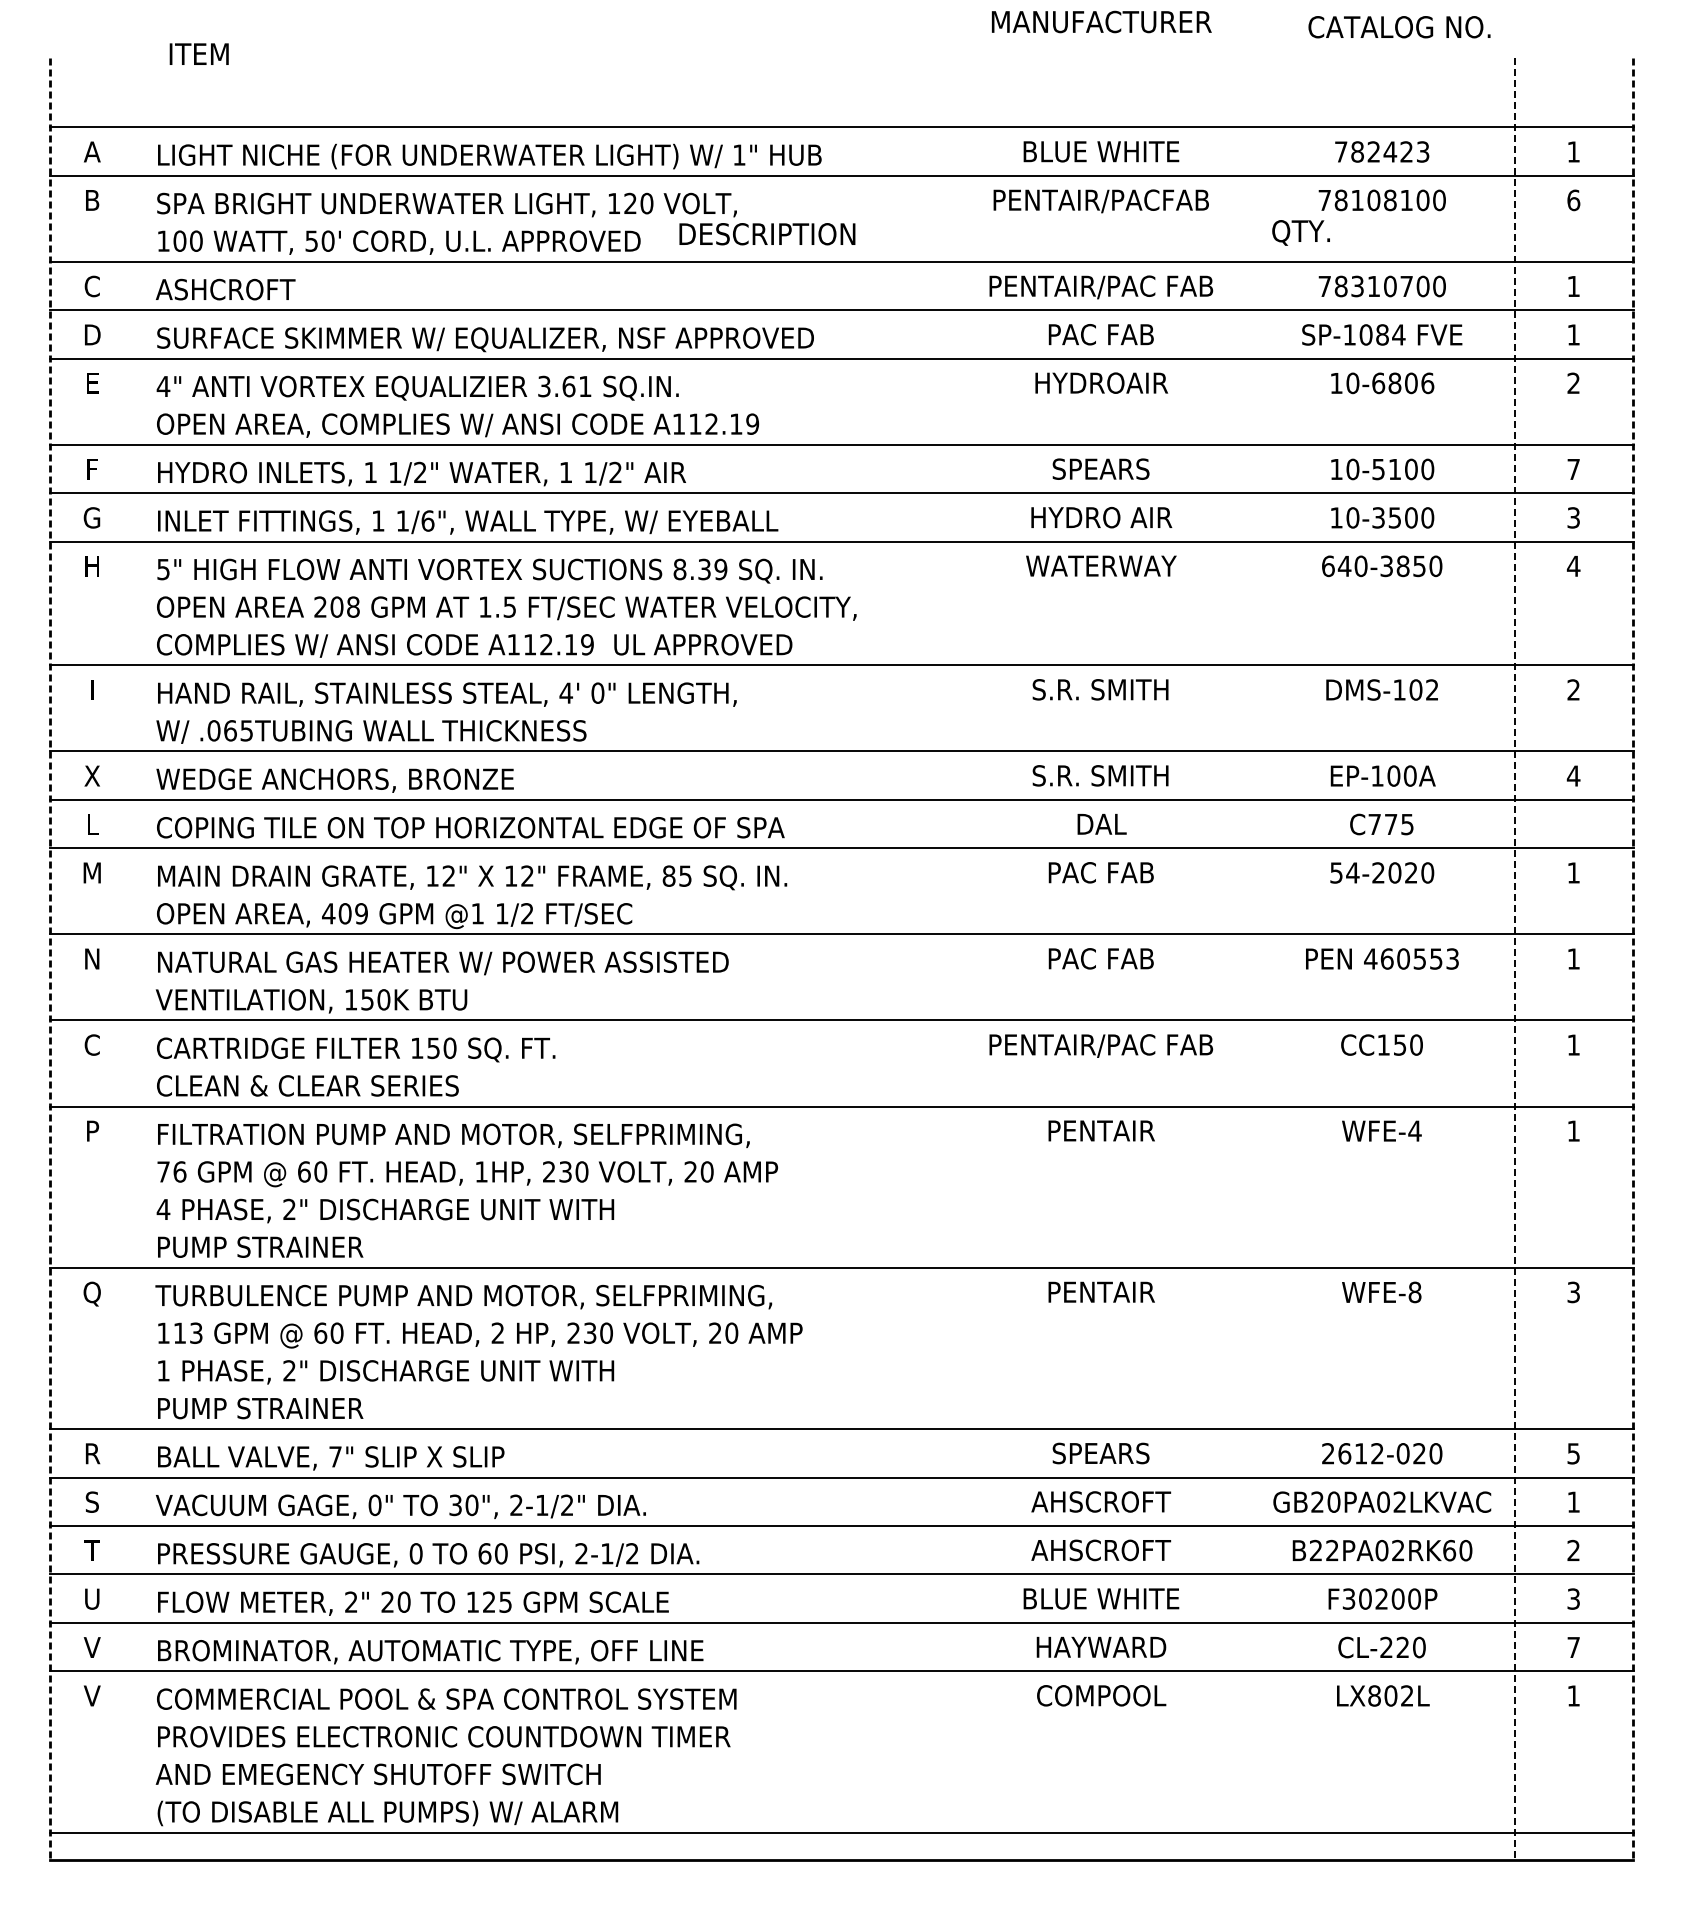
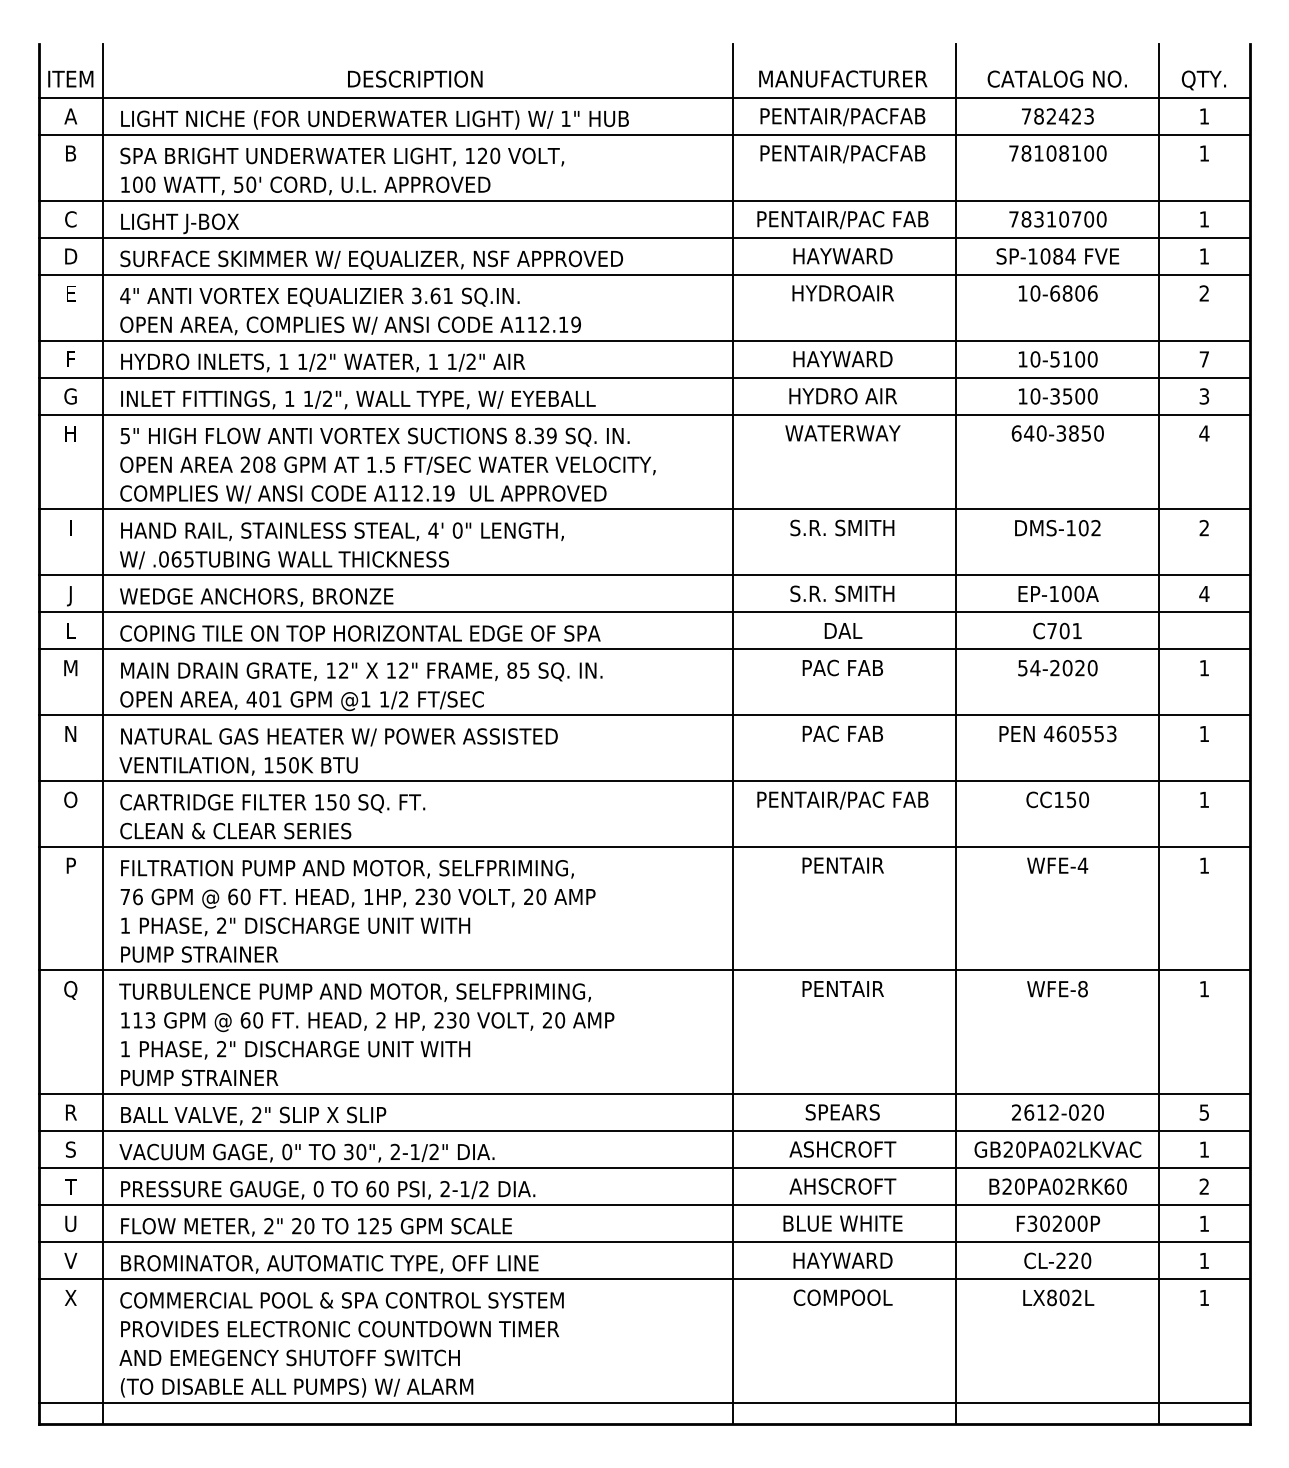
text: (1101, 21) -> (843, 78), moved
text: (1399, 27) -> (1057, 79), moved
text: (198, 53) -> (70, 78), moved
text: (1100, 152) -> (842, 116), BLUE WHITE -> PENTAIR/PACFAB
text: (1573, 200) -> (1204, 153), 6 -> 1
text: (1300, 232) -> (1203, 80), moved
text: (767, 234) -> (415, 79), moved
text: (233, 291) -> (178, 223), ASHCROFT -> LIGHT J-BOX
text: (1101, 334) -> (843, 256), PAC FAB -> HAYWARD
text: (1101, 468) -> (843, 358), SPEARS -> HAYWARD
text: (427, 520) -> (327, 398), 1/6", -> 1/2",
text: (91, 778) -> (70, 595), X -> J
text: (1398, 824) -> (1070, 631), C775 -> C701
text: (361, 913) -> (276, 699), 409 -> 401
line: (134, 958) -> (103, 733), added
line: (958, 958) -> (733, 733), added
line: (1249, 958) -> (956, 733), added
line: (50, 959) -> (38, 734), dashed -> solid
line: (1514, 959) -> (1159, 734), dashed -> solid
line: (1632, 959) -> (1249, 734), dashed -> solid
text: (91, 1044) -> (70, 799), C -> O
text: (163, 1209) -> (125, 925), 4 -> 1
text: (1573, 1292) -> (1204, 989), 3 -> 1
text: (335, 1456) -> (256, 1114), 7" -> 2"
text: (1066, 1501) -> (816, 1149), AHSCROFT -> ASHCROFT
text: (1332, 1550) -> (1019, 1186), B22PA02RK60 -> B20PA02RK60
text: (1573, 1598) -> (1204, 1223), 3 -> 1
text: (1573, 1647) -> (1204, 1260), 7 -> 1
text: (91, 1695) -> (70, 1297), V -> X

